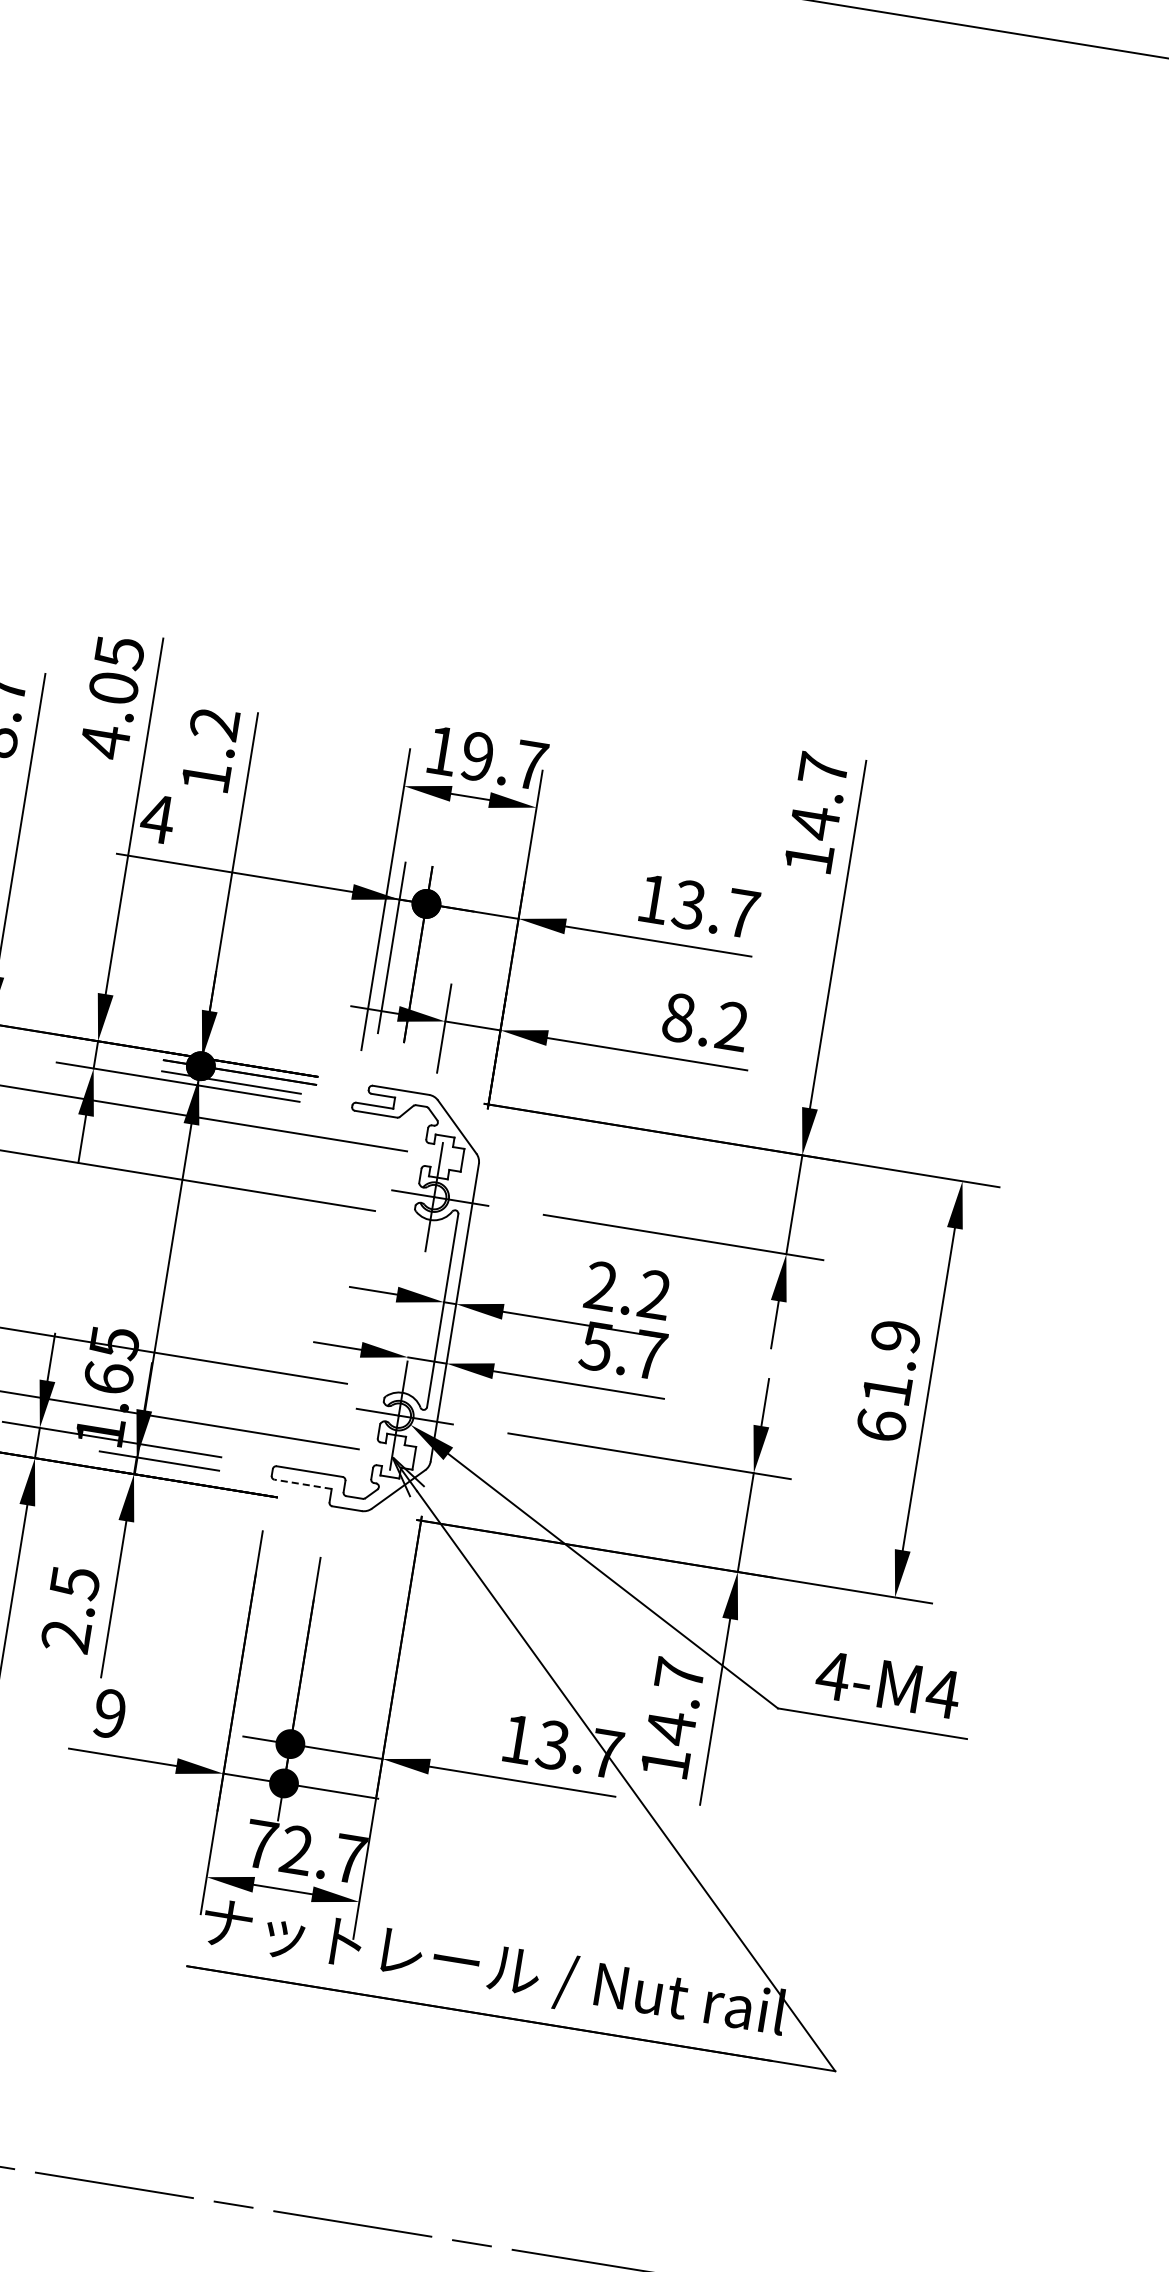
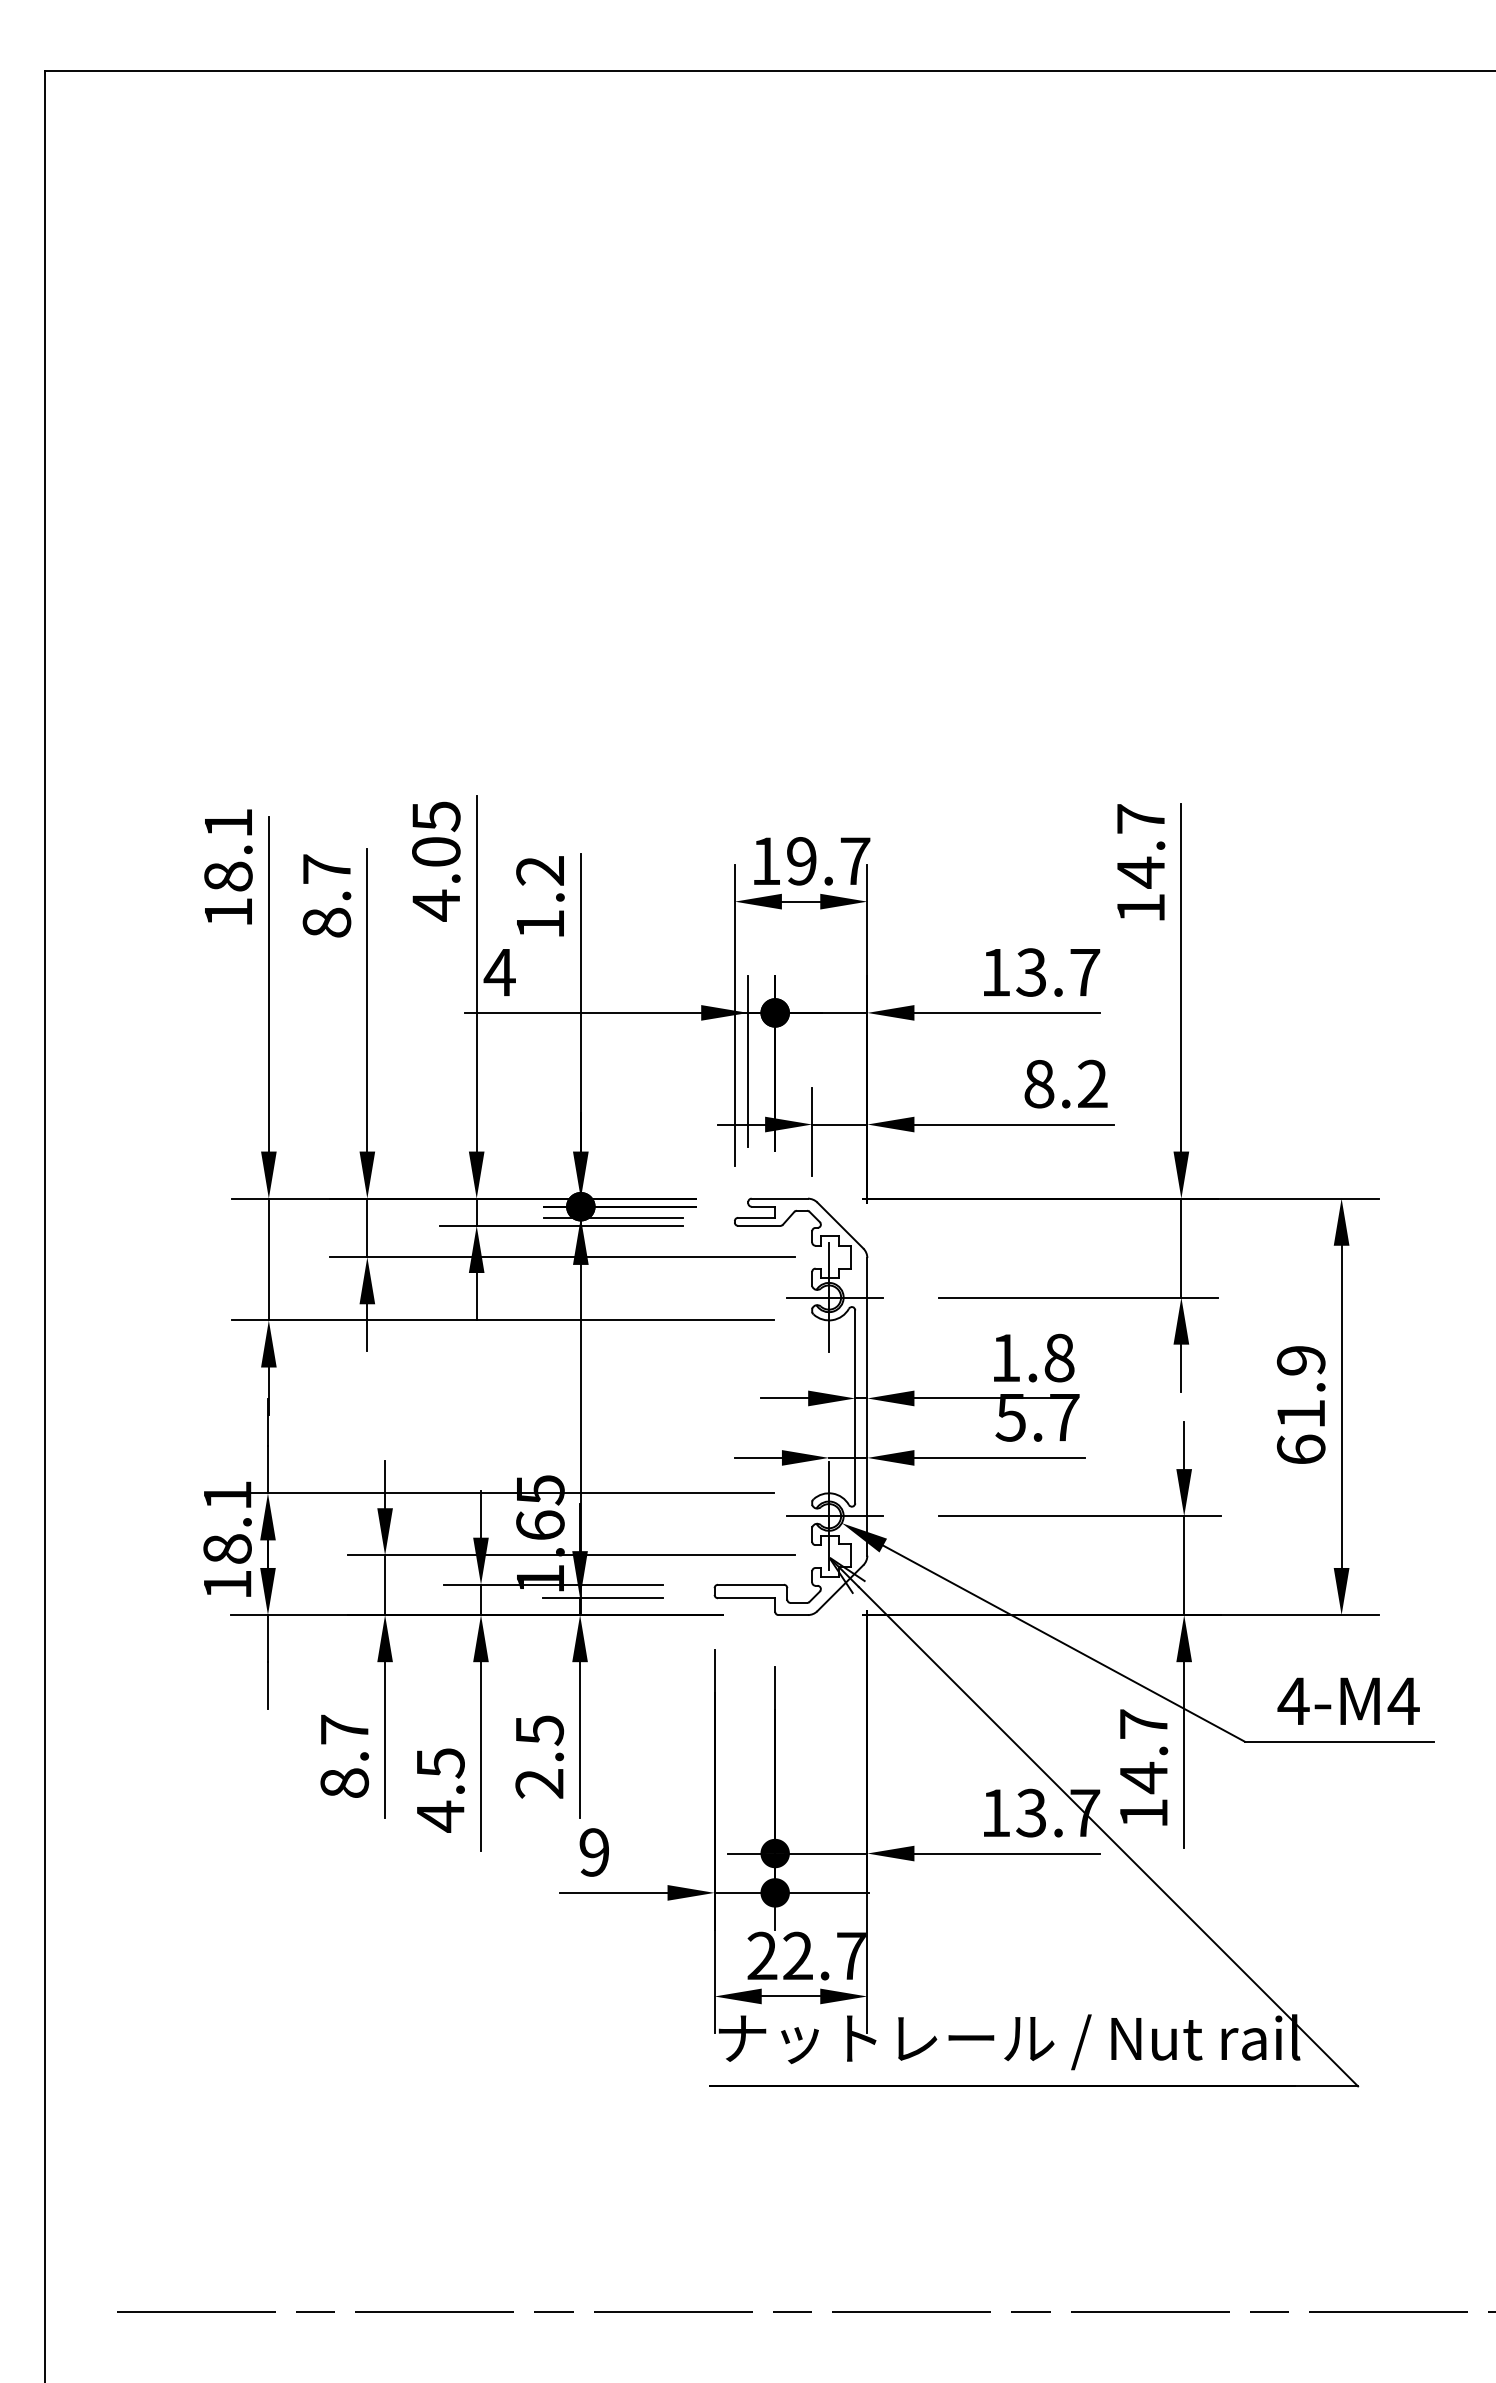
text: (627, 1289) -> (1032, 1357), 2.2 -> 1.8
line: (303, 1484) -> (746, 1598), dashed -> solid
text: (261, 1843) -> (762, 1955), 72.7 -> 22.7

